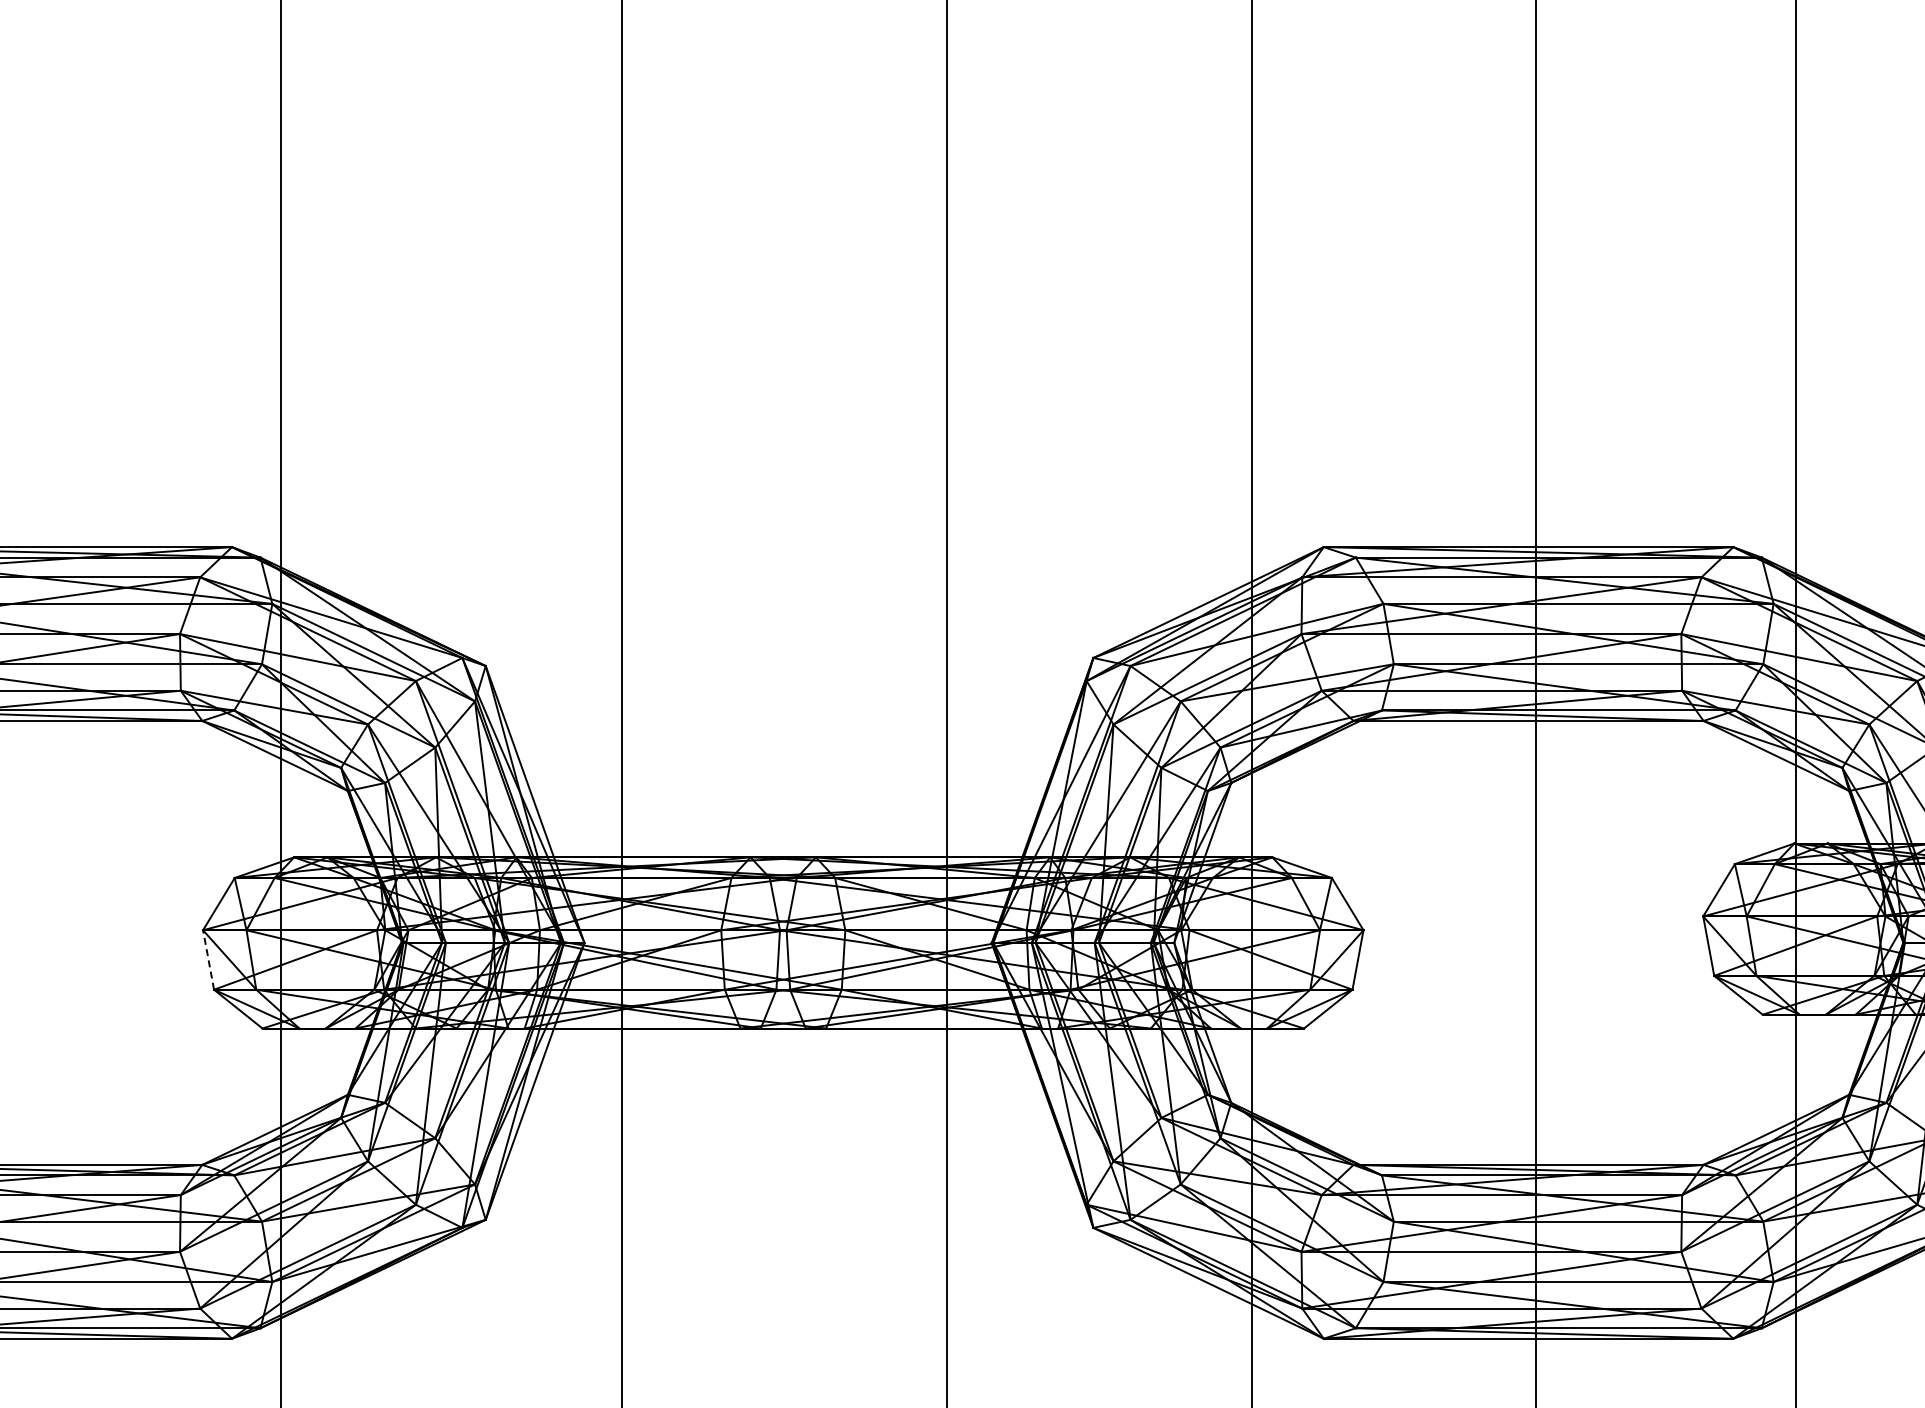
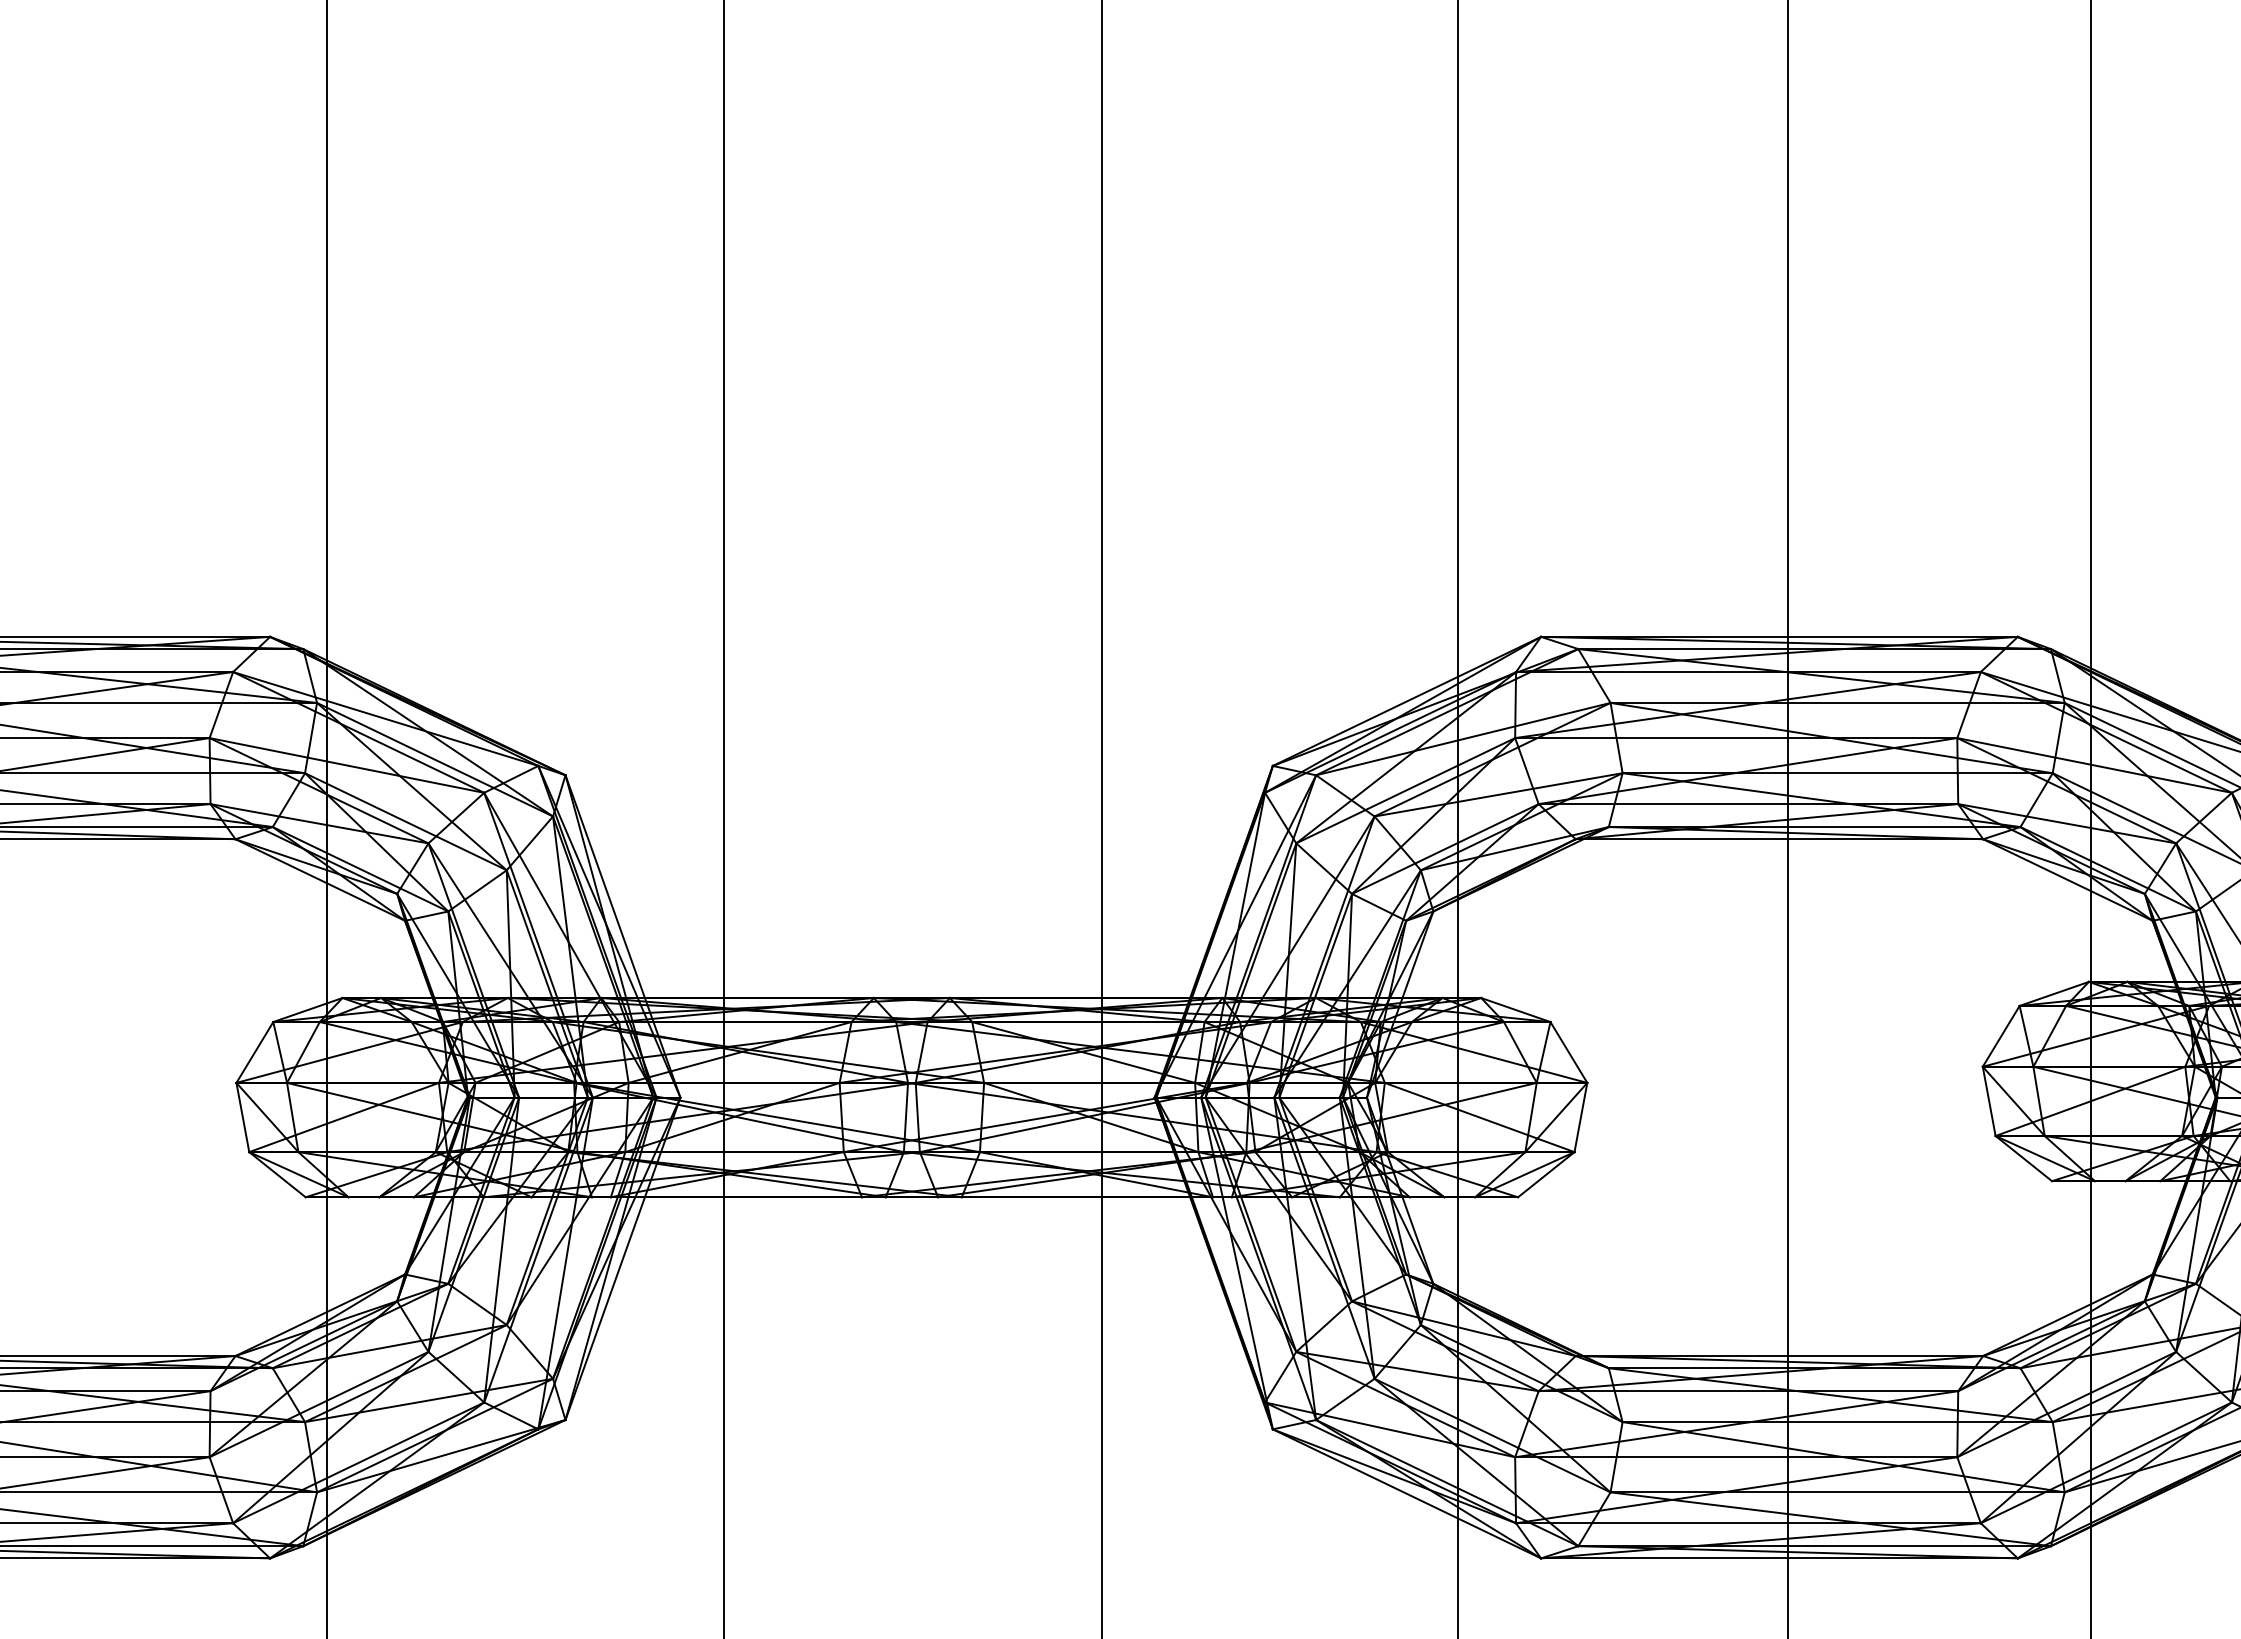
line: (208, 959) -> (242, 1116), dashed -> solid

